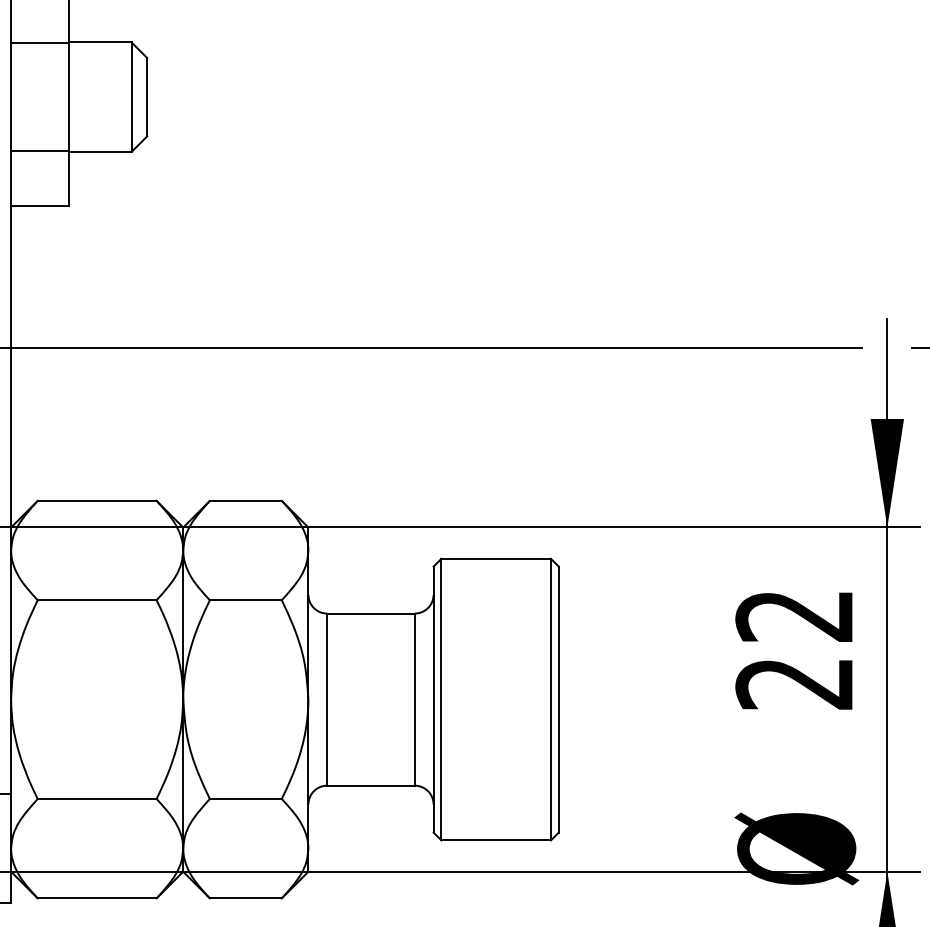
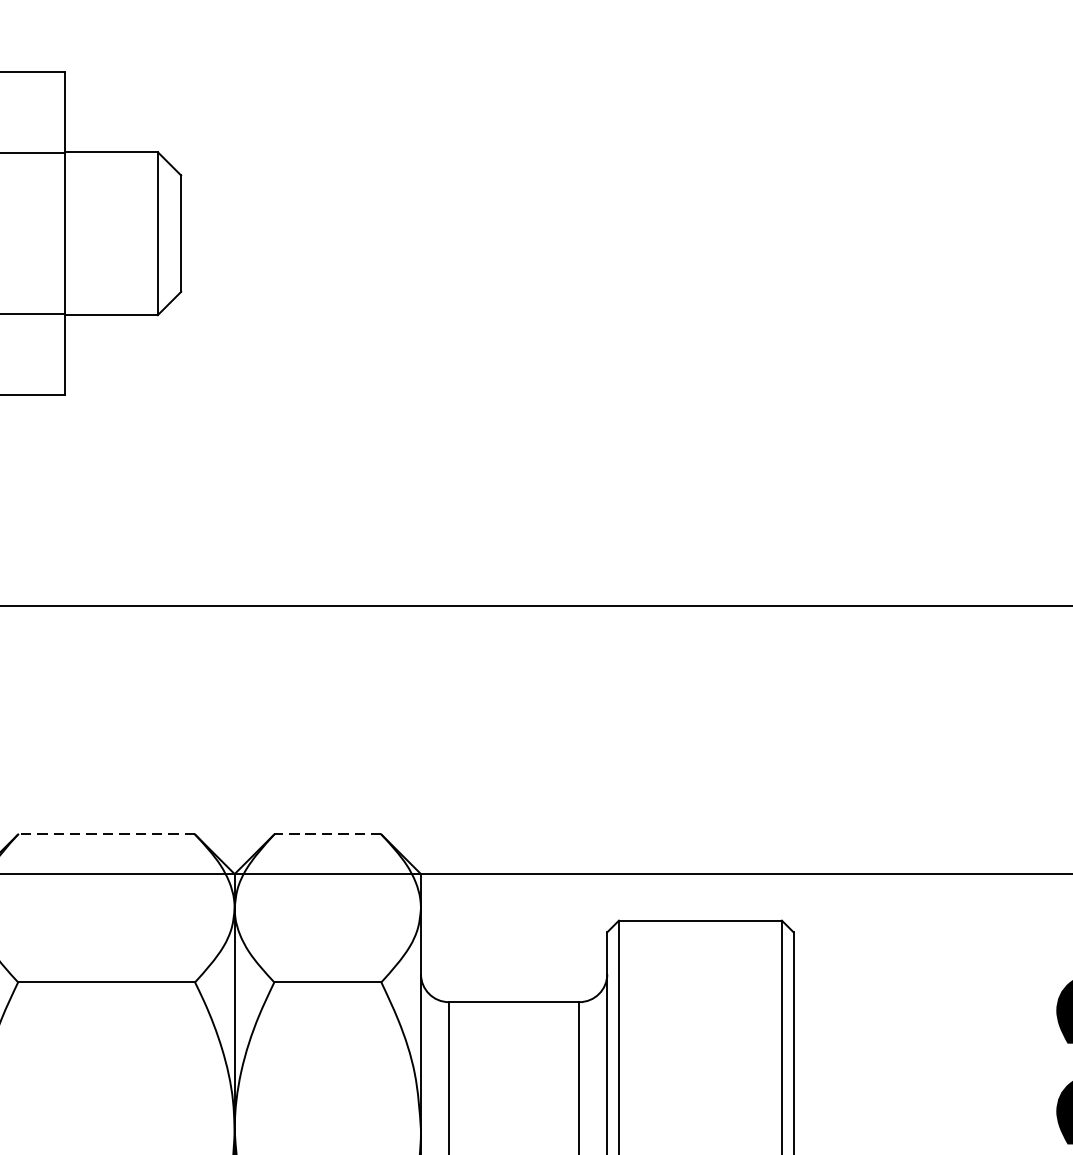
line: (96, 500) -> (105, 833), solid -> dashed
line: (245, 500) -> (327, 833), solid -> dashed

